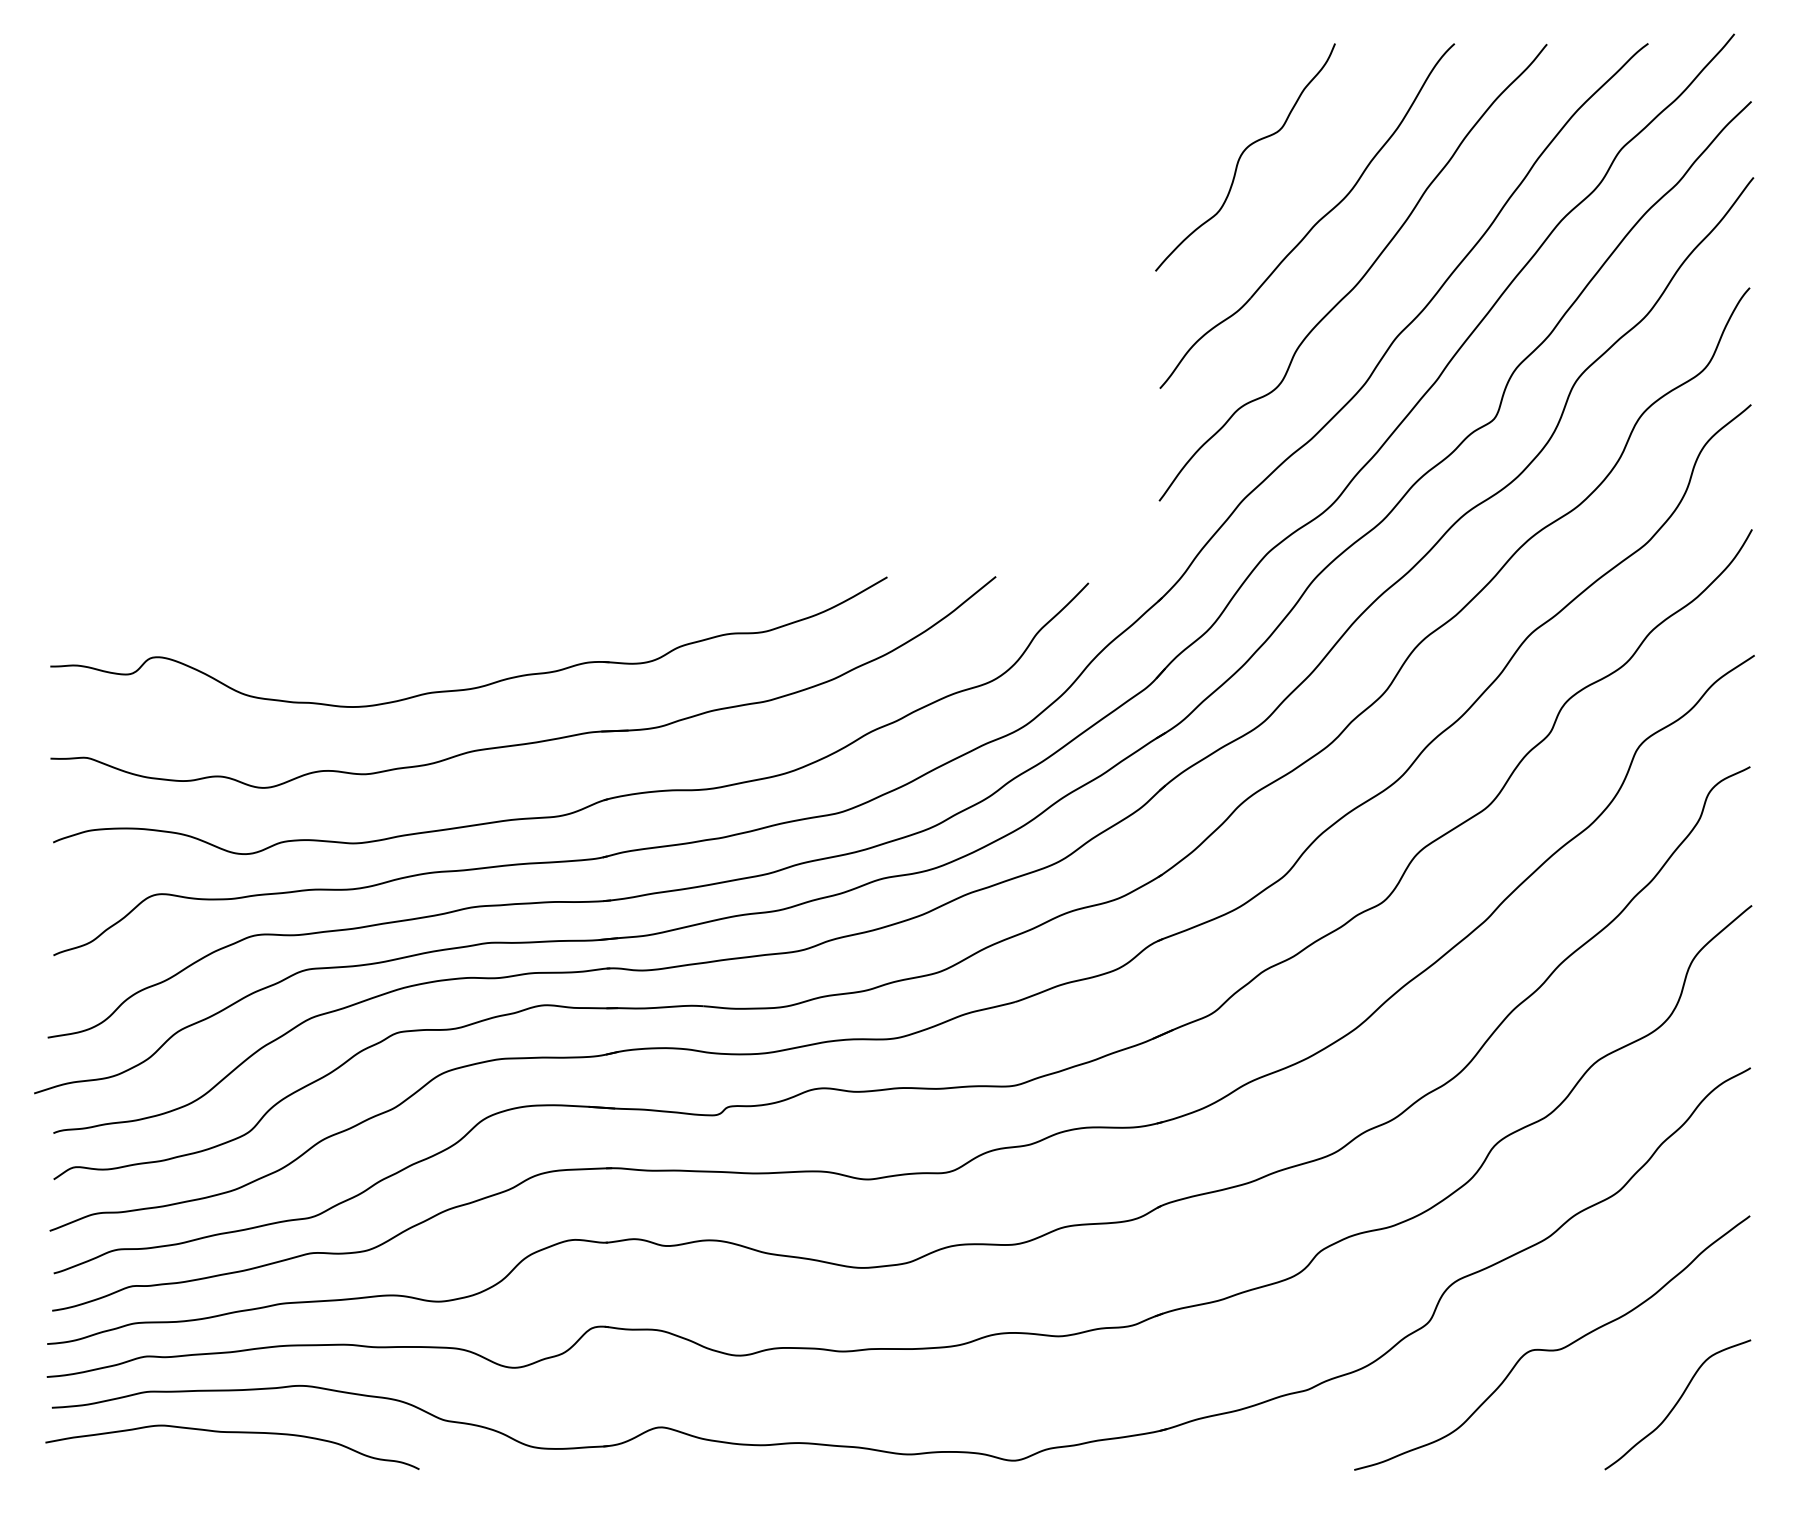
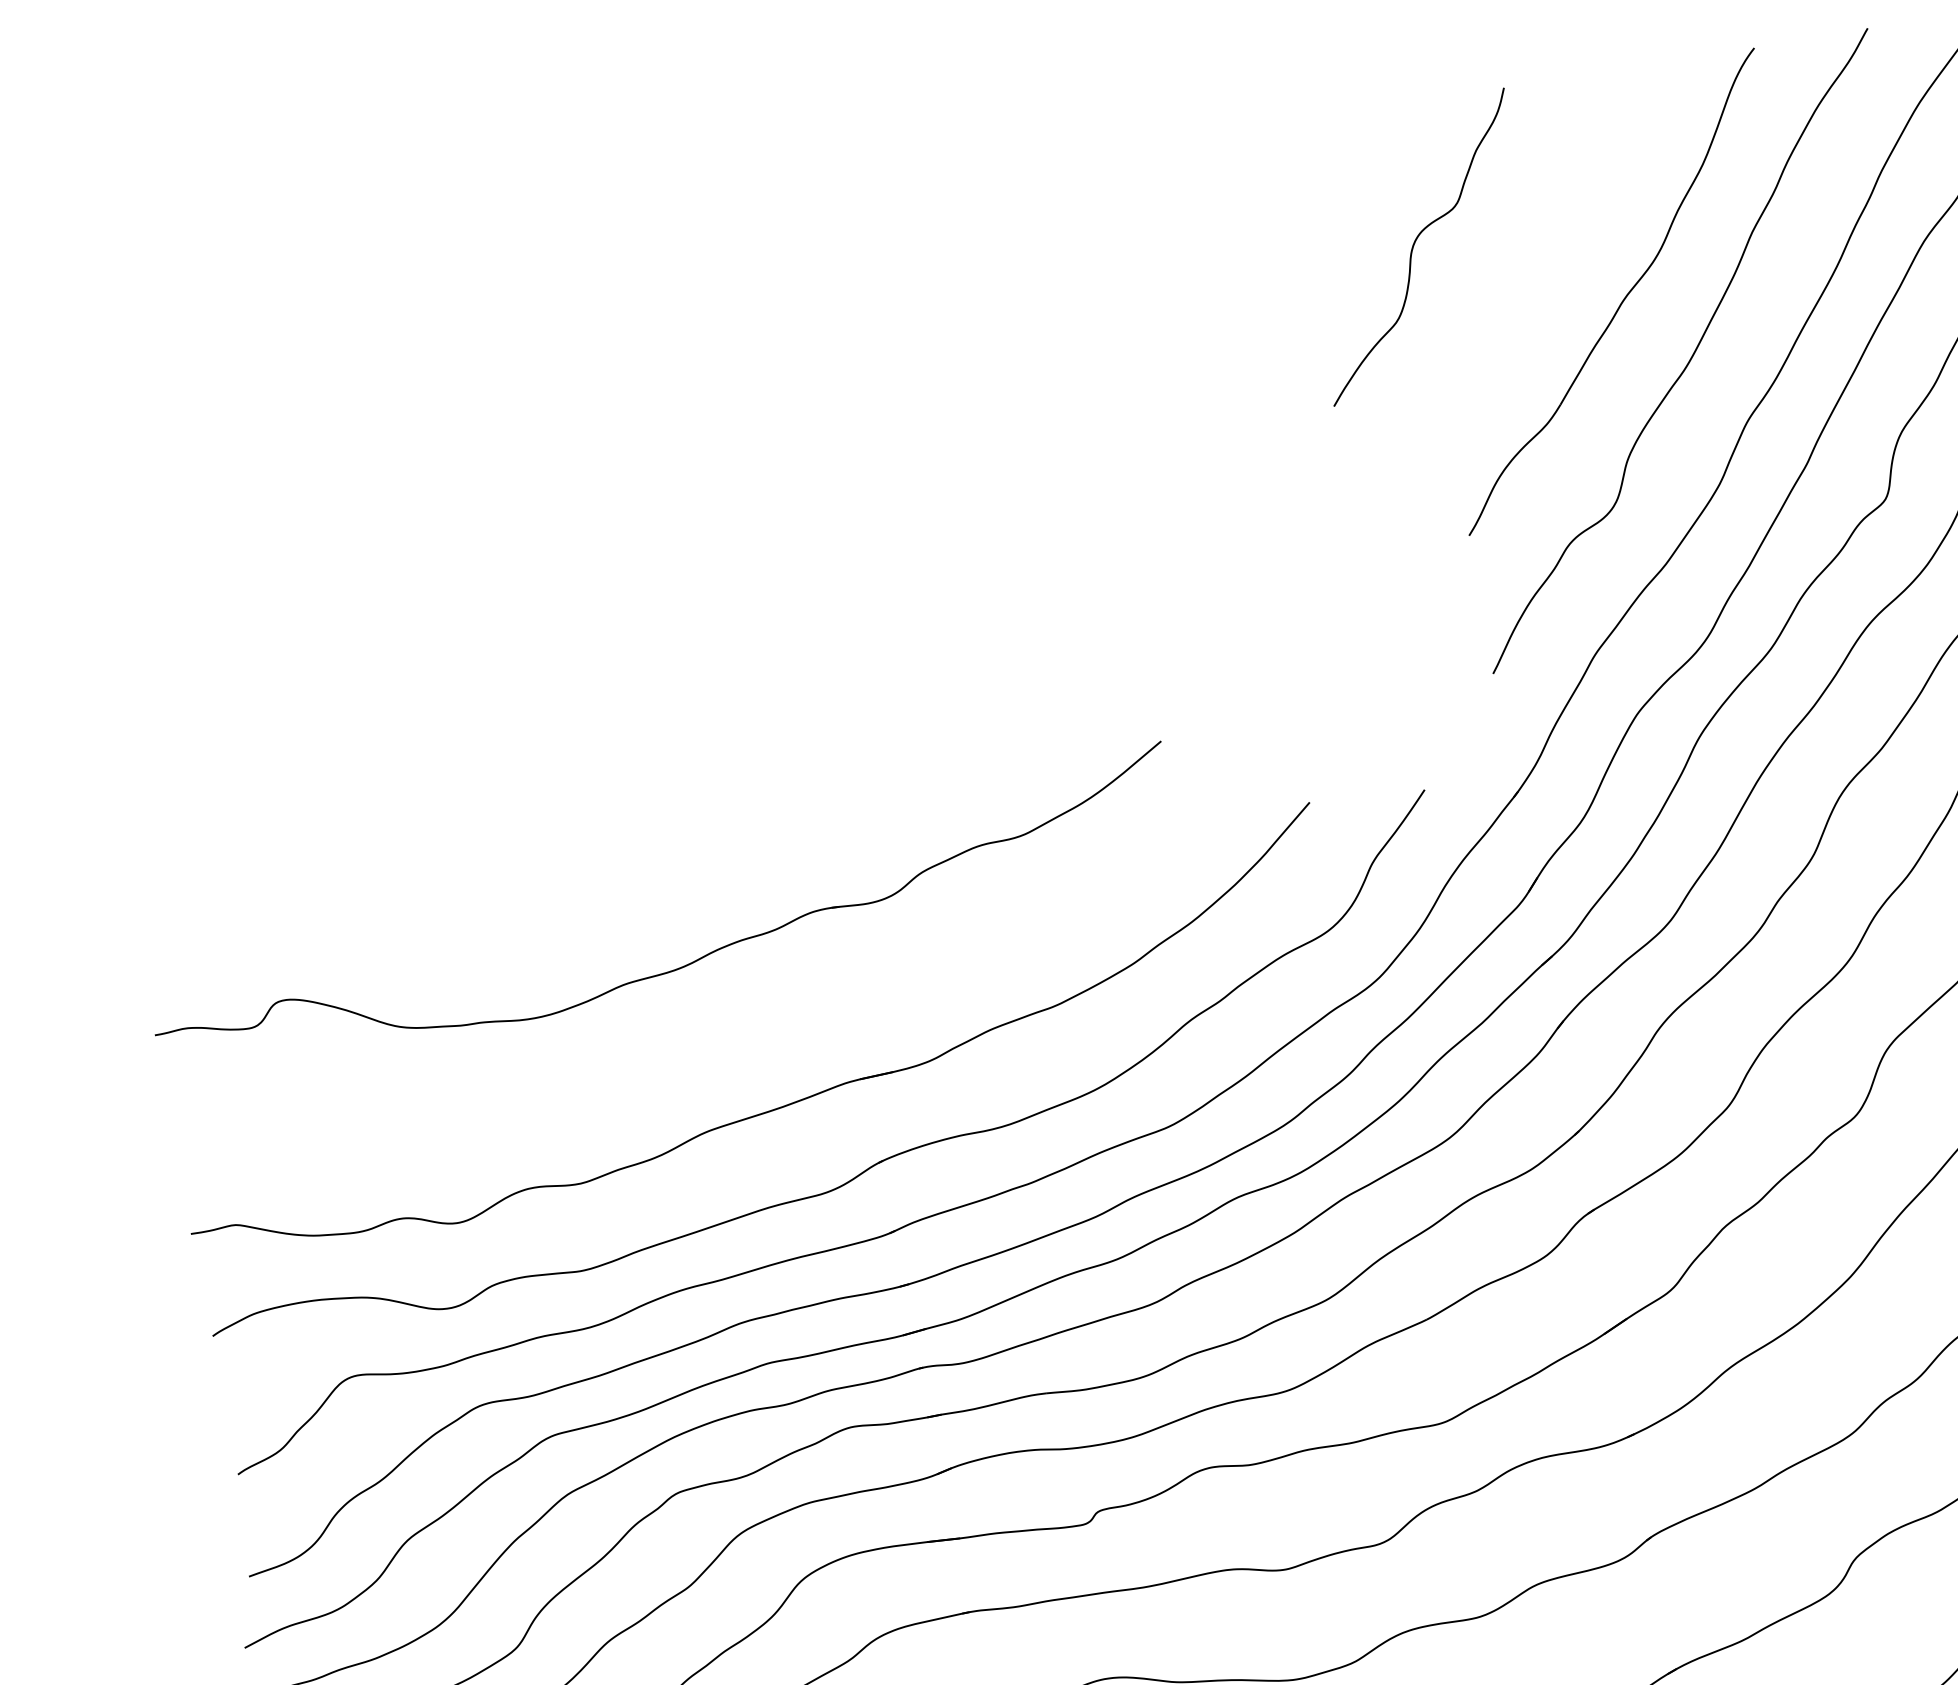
curve: (1242, 155) -> (1415, 245), moved
part: (481, 685) -> (687, 963), moved

